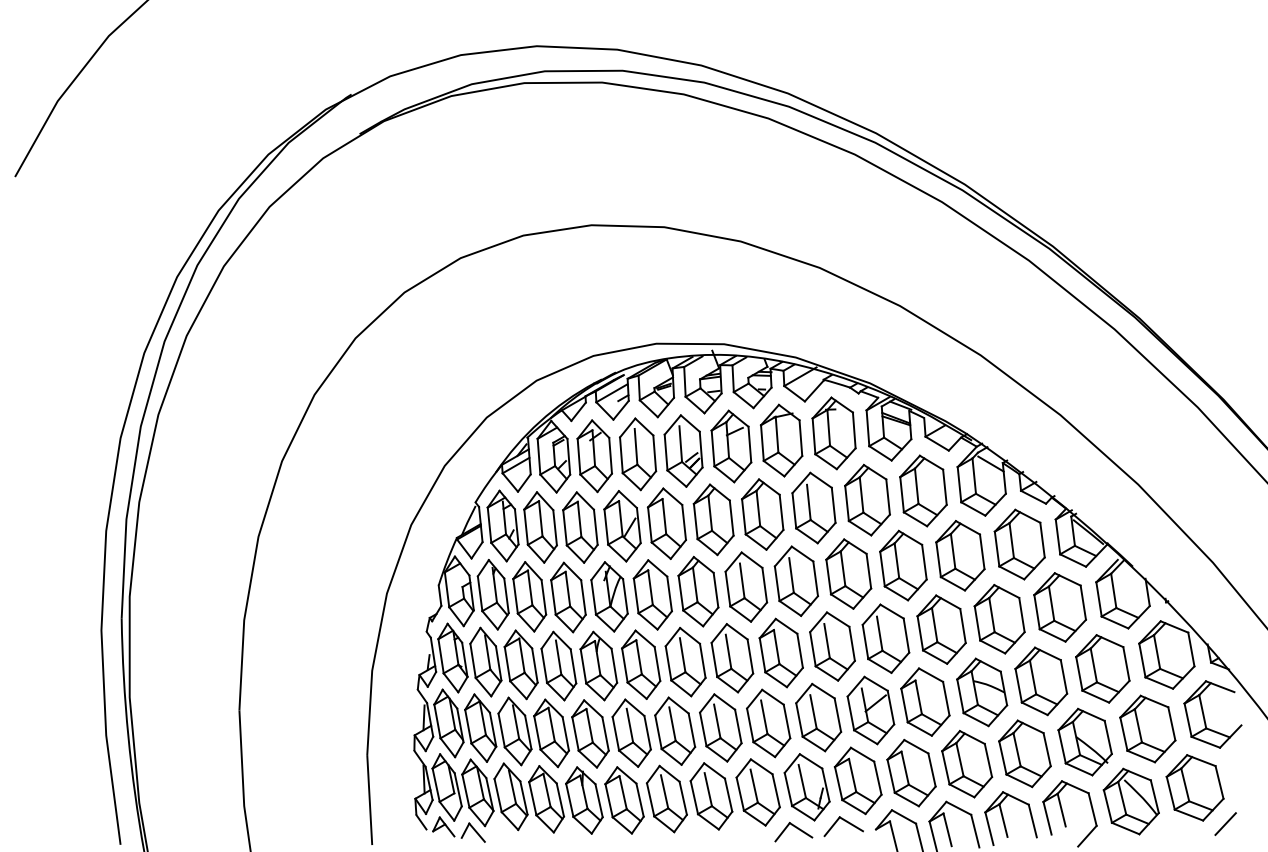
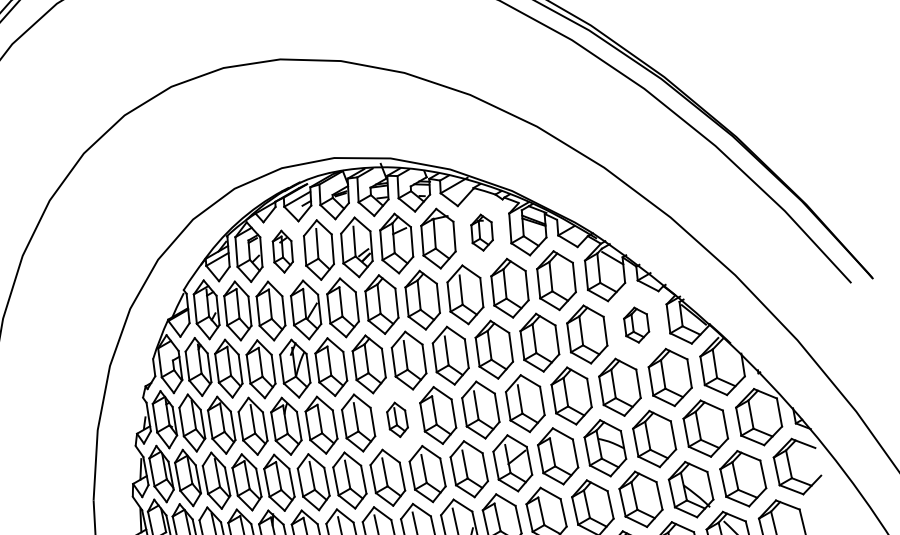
part: (833, 433) -> (481, 232), size x0.6
part: (594, 456) -> (282, 251), size x0.7
part: (1019, 544) -> (636, 325), size x0.6
part: (732, 658) -> (397, 420), size x0.6

